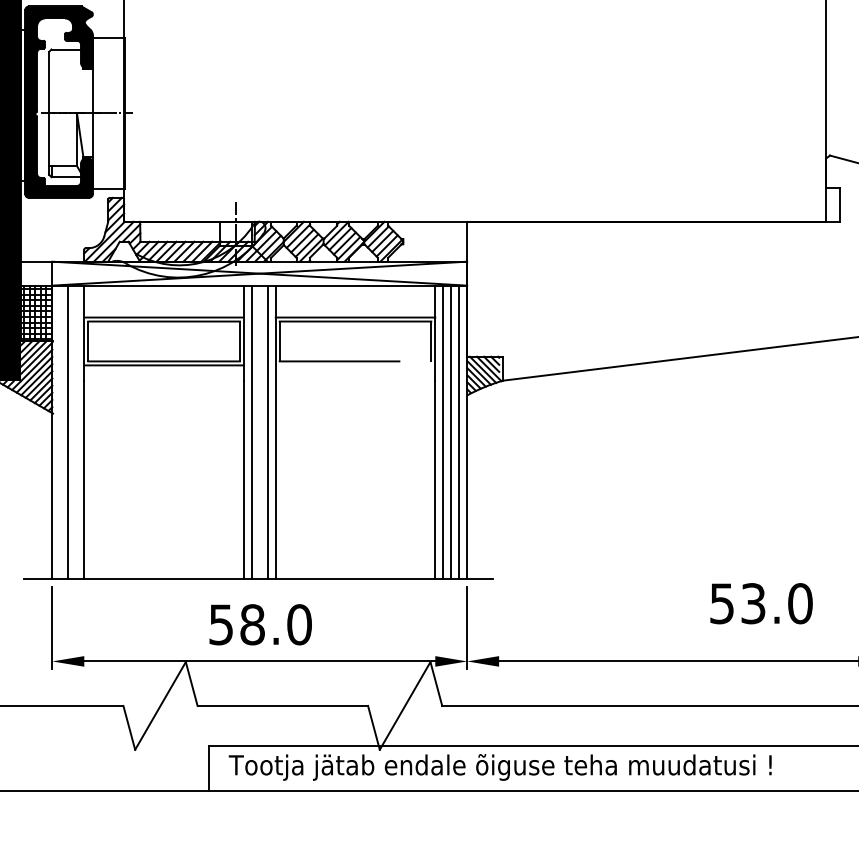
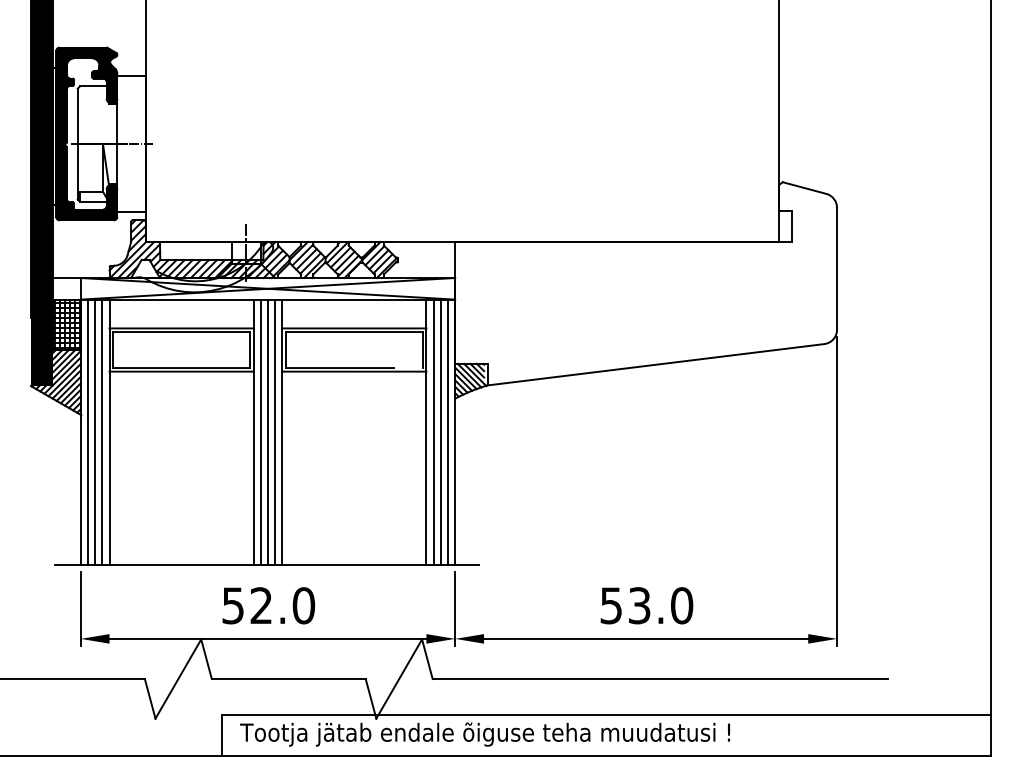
line: (355, 365) -> (354, 371), added
line: (59, 431) -> (87, 431), added
line: (76, 431) -> (102, 431), added
line: (259, 431) -> (267, 431), added
text: (761, 603) -> (646, 605), moved
text: (252, 624) -> (261, 605), 58.0 -> 52.0

